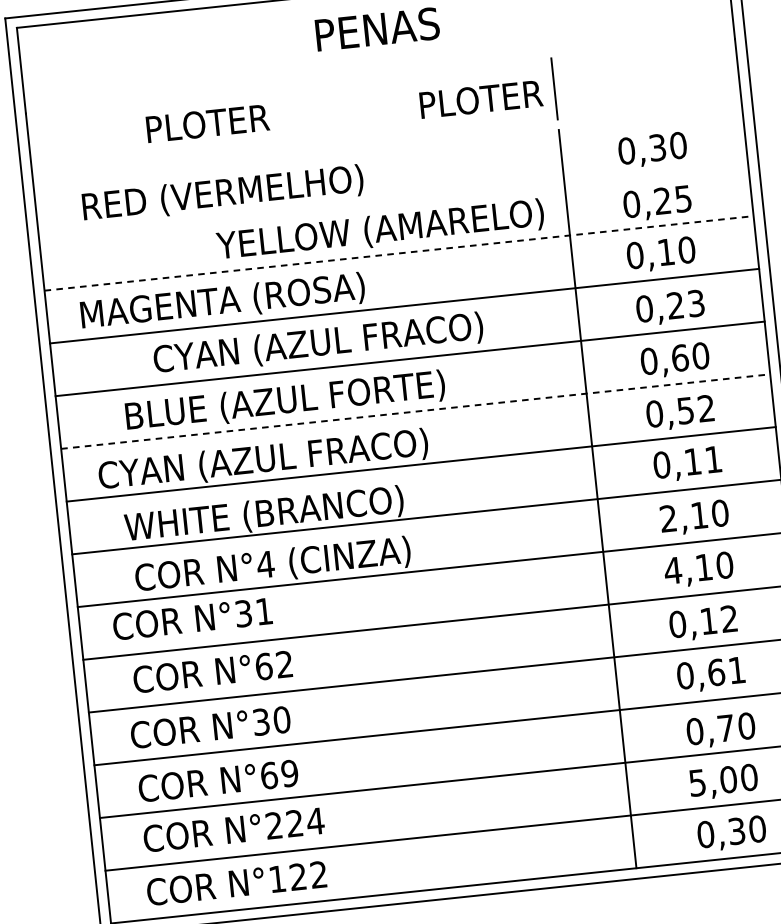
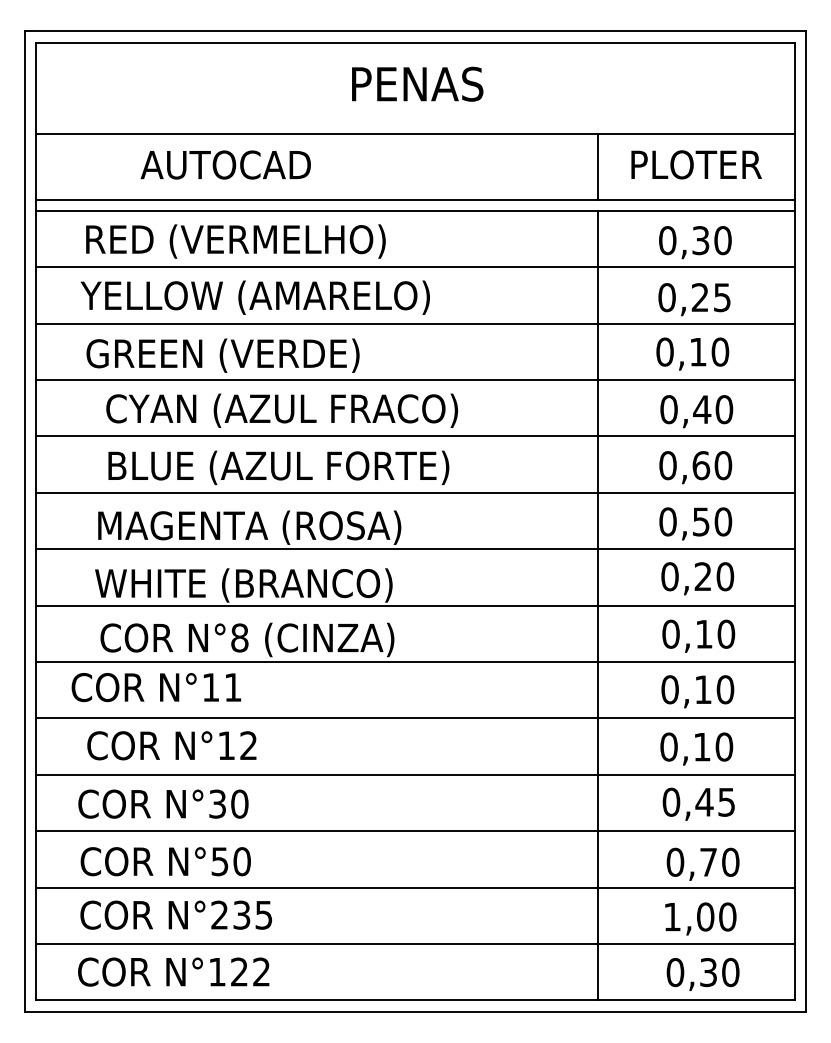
line: (380, 76) -> (415, 134), added
text: (481, 99) -> (696, 164), moved
text: (205, 123) -> (225, 164), PLOTER -> AUTOCAD
line: (386, 137) -> (415, 199), added
line: (387, 147) -> (415, 210), added
line: (393, 200) -> (415, 267), added
text: (379, 230) -> (254, 297), moved
line: (399, 253) -> (415, 323), dashed -> solid
text: (222, 302) -> (223, 355), MAGENTA (ROSA) -> GREEN (VERDE)
text: (686, 304) -> (713, 409), 0,23 -> 0,40
text: (318, 343) -> (282, 410), moved
text: (706, 408) -> (723, 521), 0,52 -> 0,50
line: (415, 411) -> (415, 492), dashed -> solid
text: (262, 460) -> (248, 527), CYAN (AZUL FRACO) -> MAGENTA (ROSA)
text: (703, 460) -> (714, 576), 0,11 -> 0,20
text: (667, 518) -> (670, 633), 2,10 -> 0,10
text: (265, 564) -> (239, 637), N°4 -> N°8
text: (672, 570) -> (669, 689), 4,10 -> 0,10
text: (243, 613) -> (210, 687), N°31 -> N°11
text: (729, 618) -> (724, 746), 0,12 -> 0,10
text: (263, 666) -> (226, 745), N°62 -> N°12
text: (725, 670) -> (714, 801), 0,61 -> 0,45
text: (278, 774) -> (230, 861), N°69 -> N°50
text: (697, 783) -> (672, 917), 5,00 -> 1,00
text: (305, 821) -> (253, 914), N°224 -> N°235

